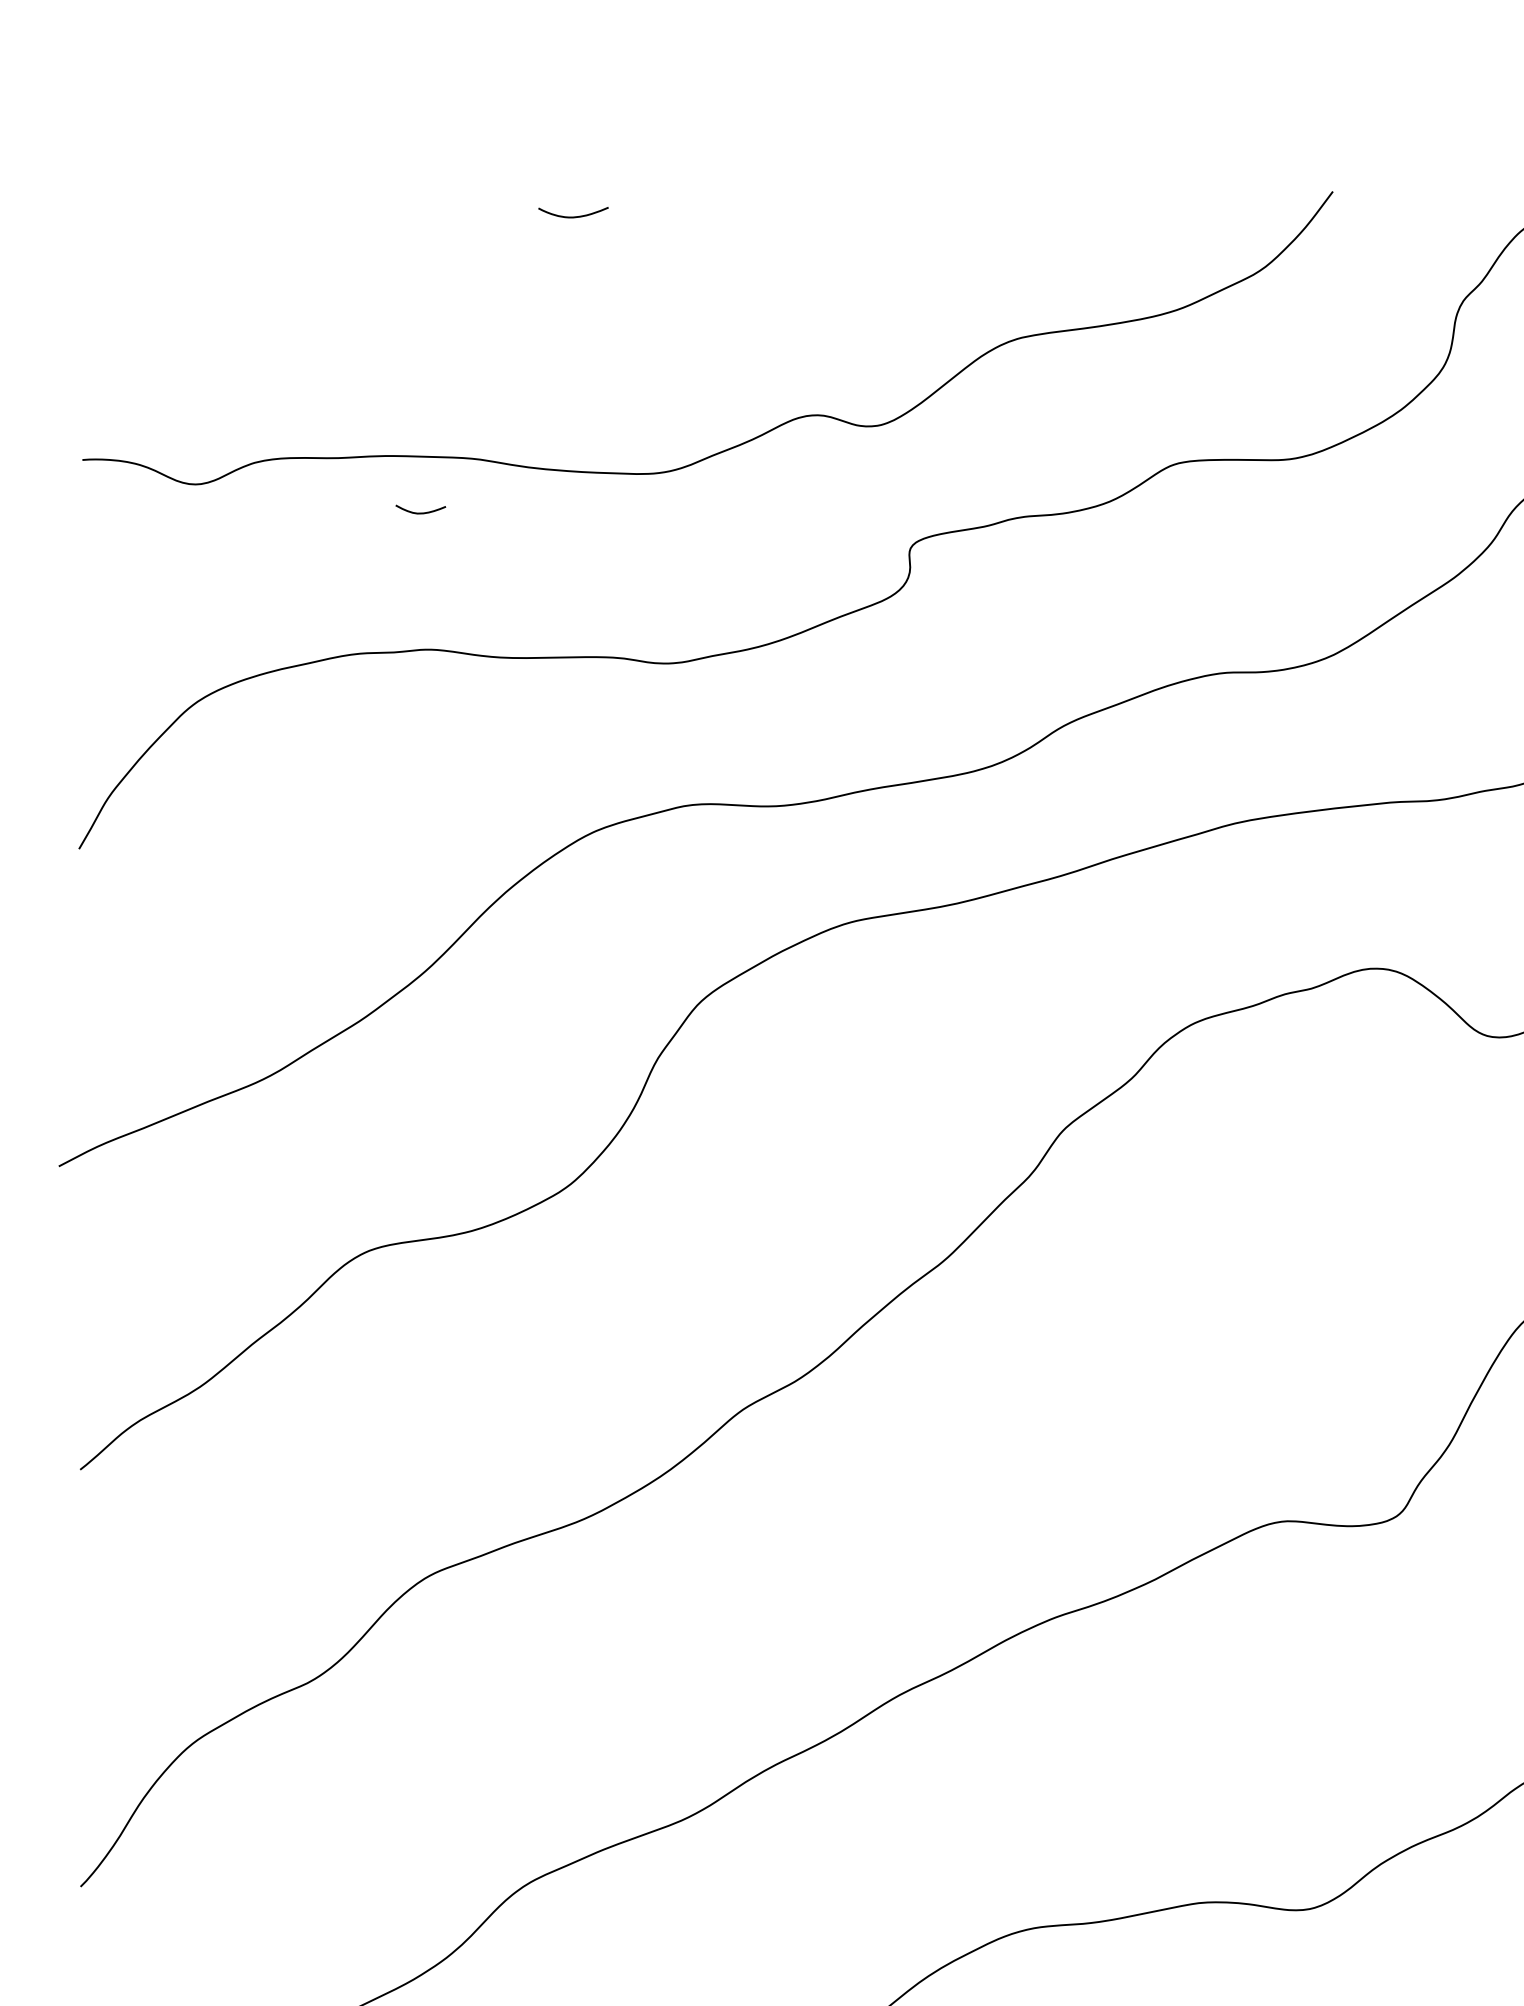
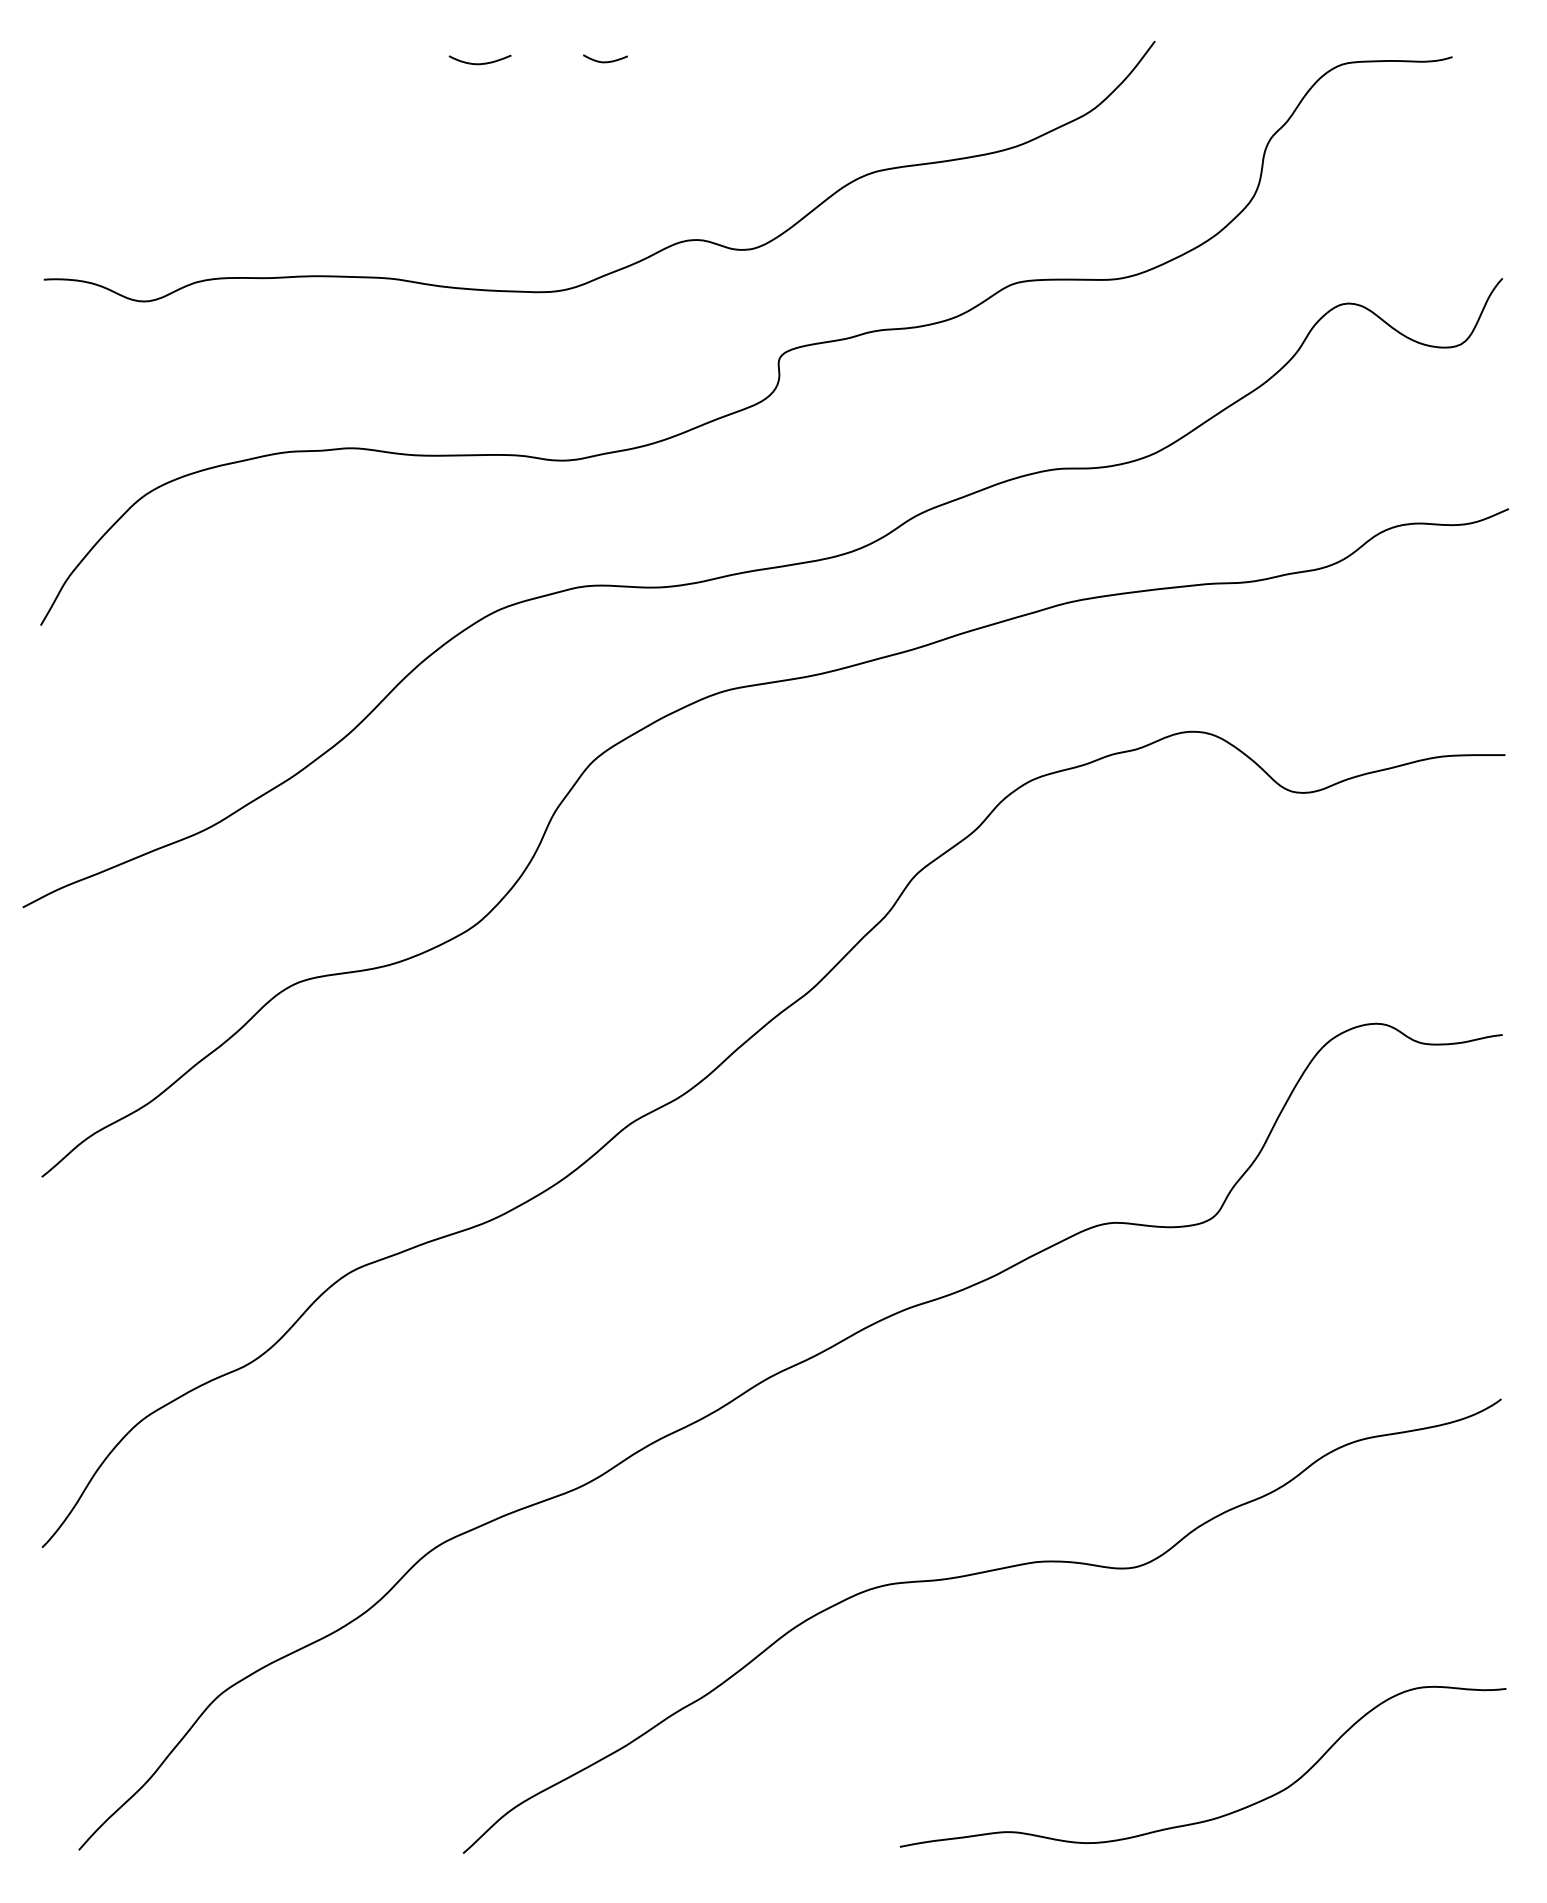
curve: (420, 512) -> (605, 61), moved

